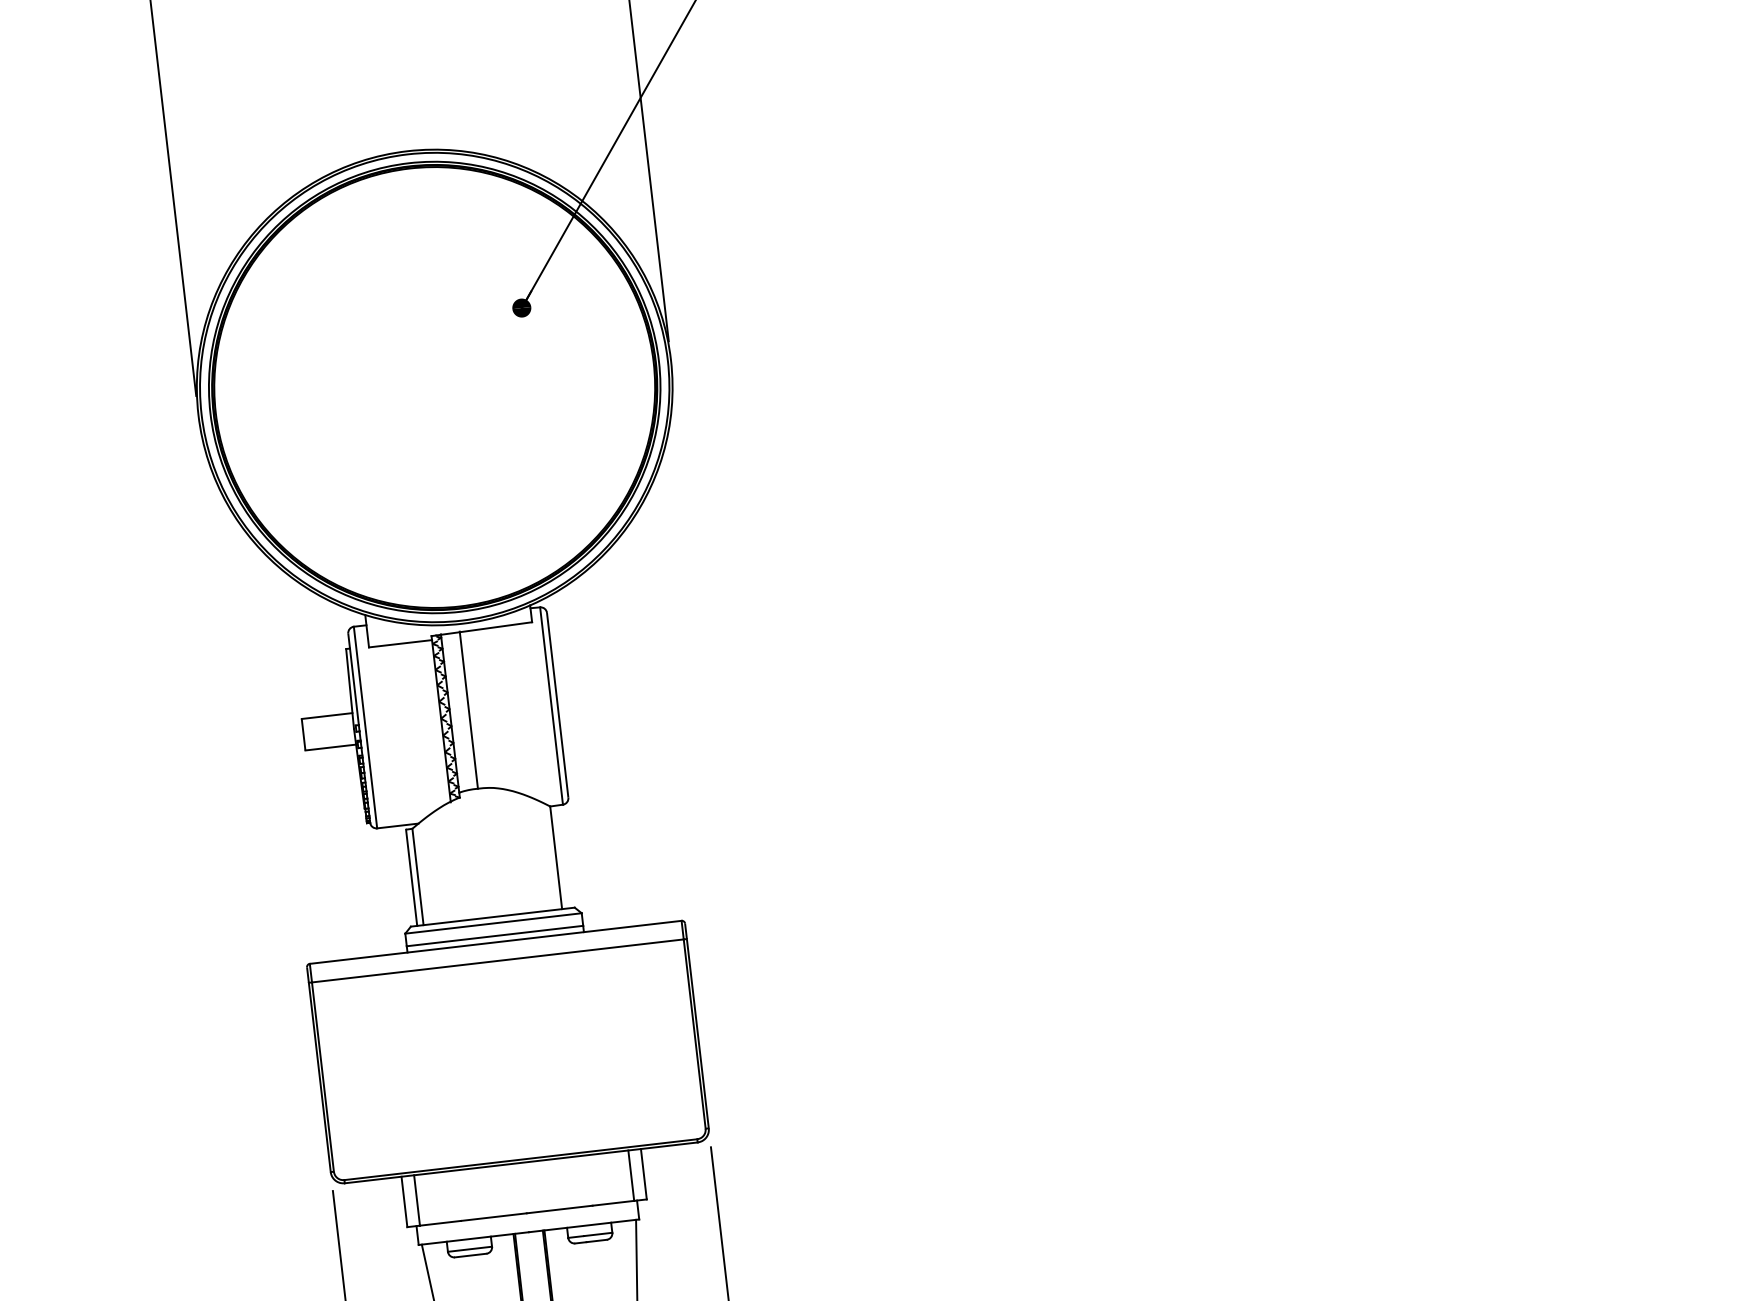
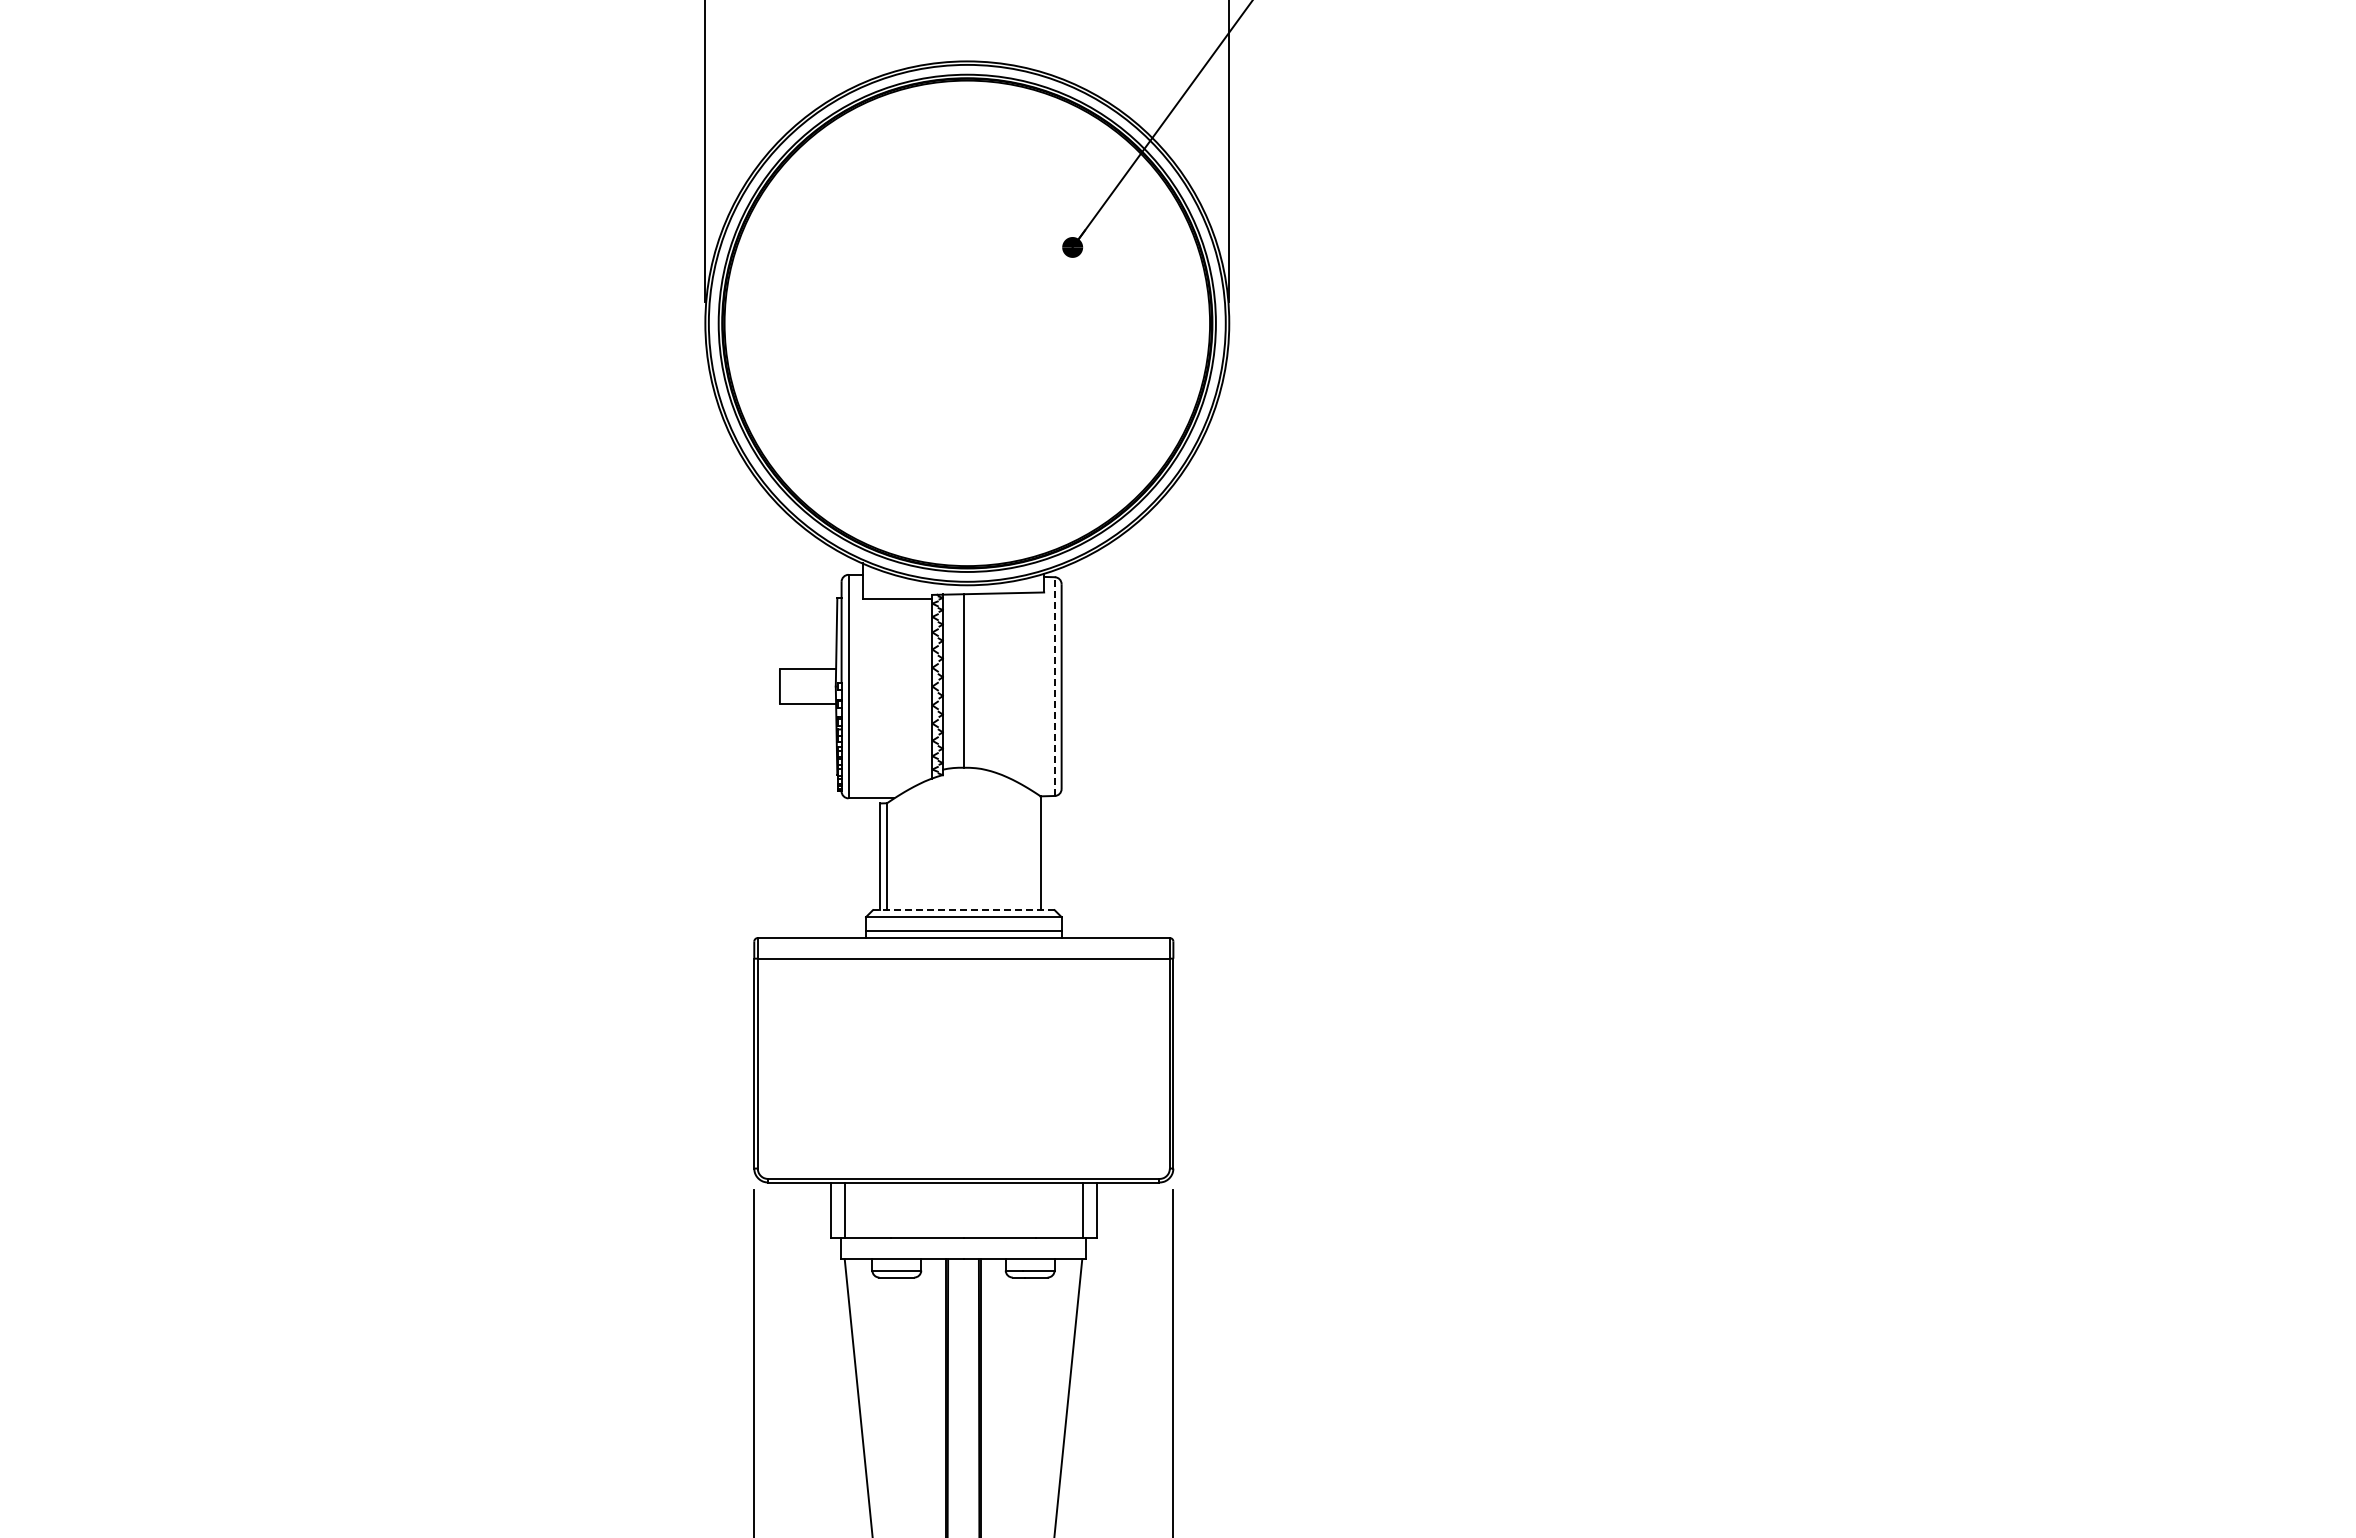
line: (551, 705) -> (1054, 686), solid -> dashed
line: (492, 917) -> (963, 910), solid -> dashed

